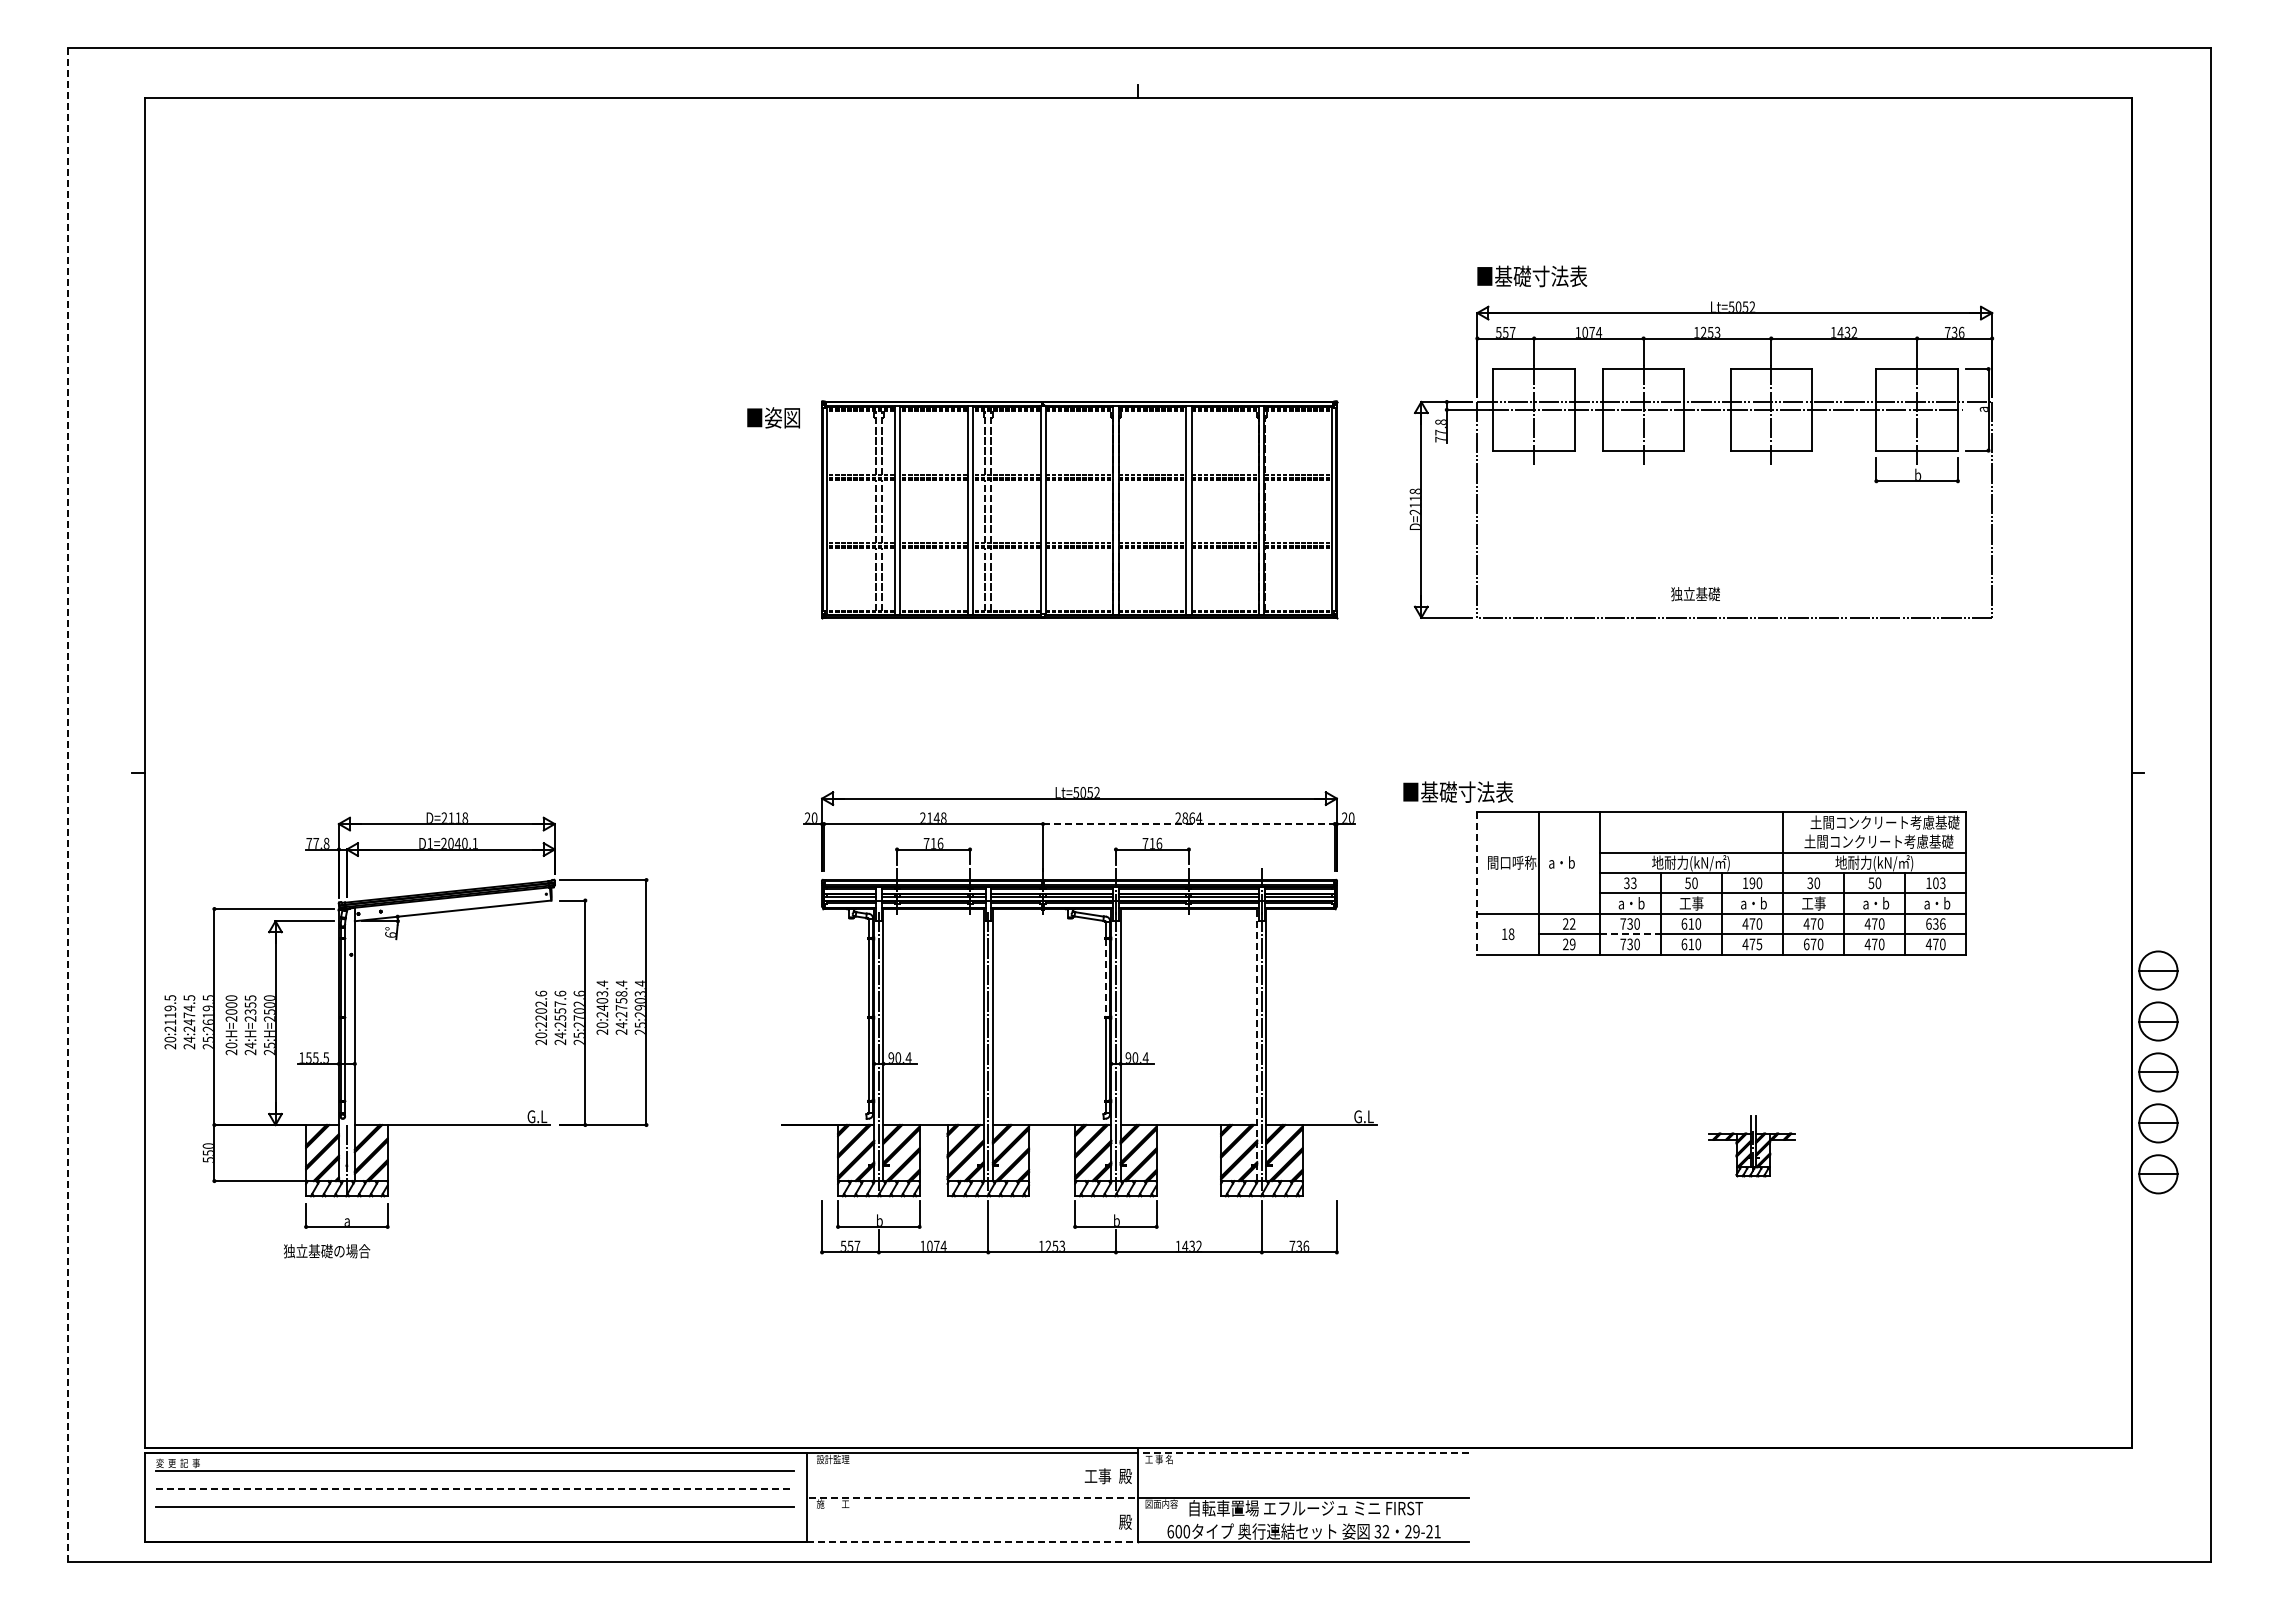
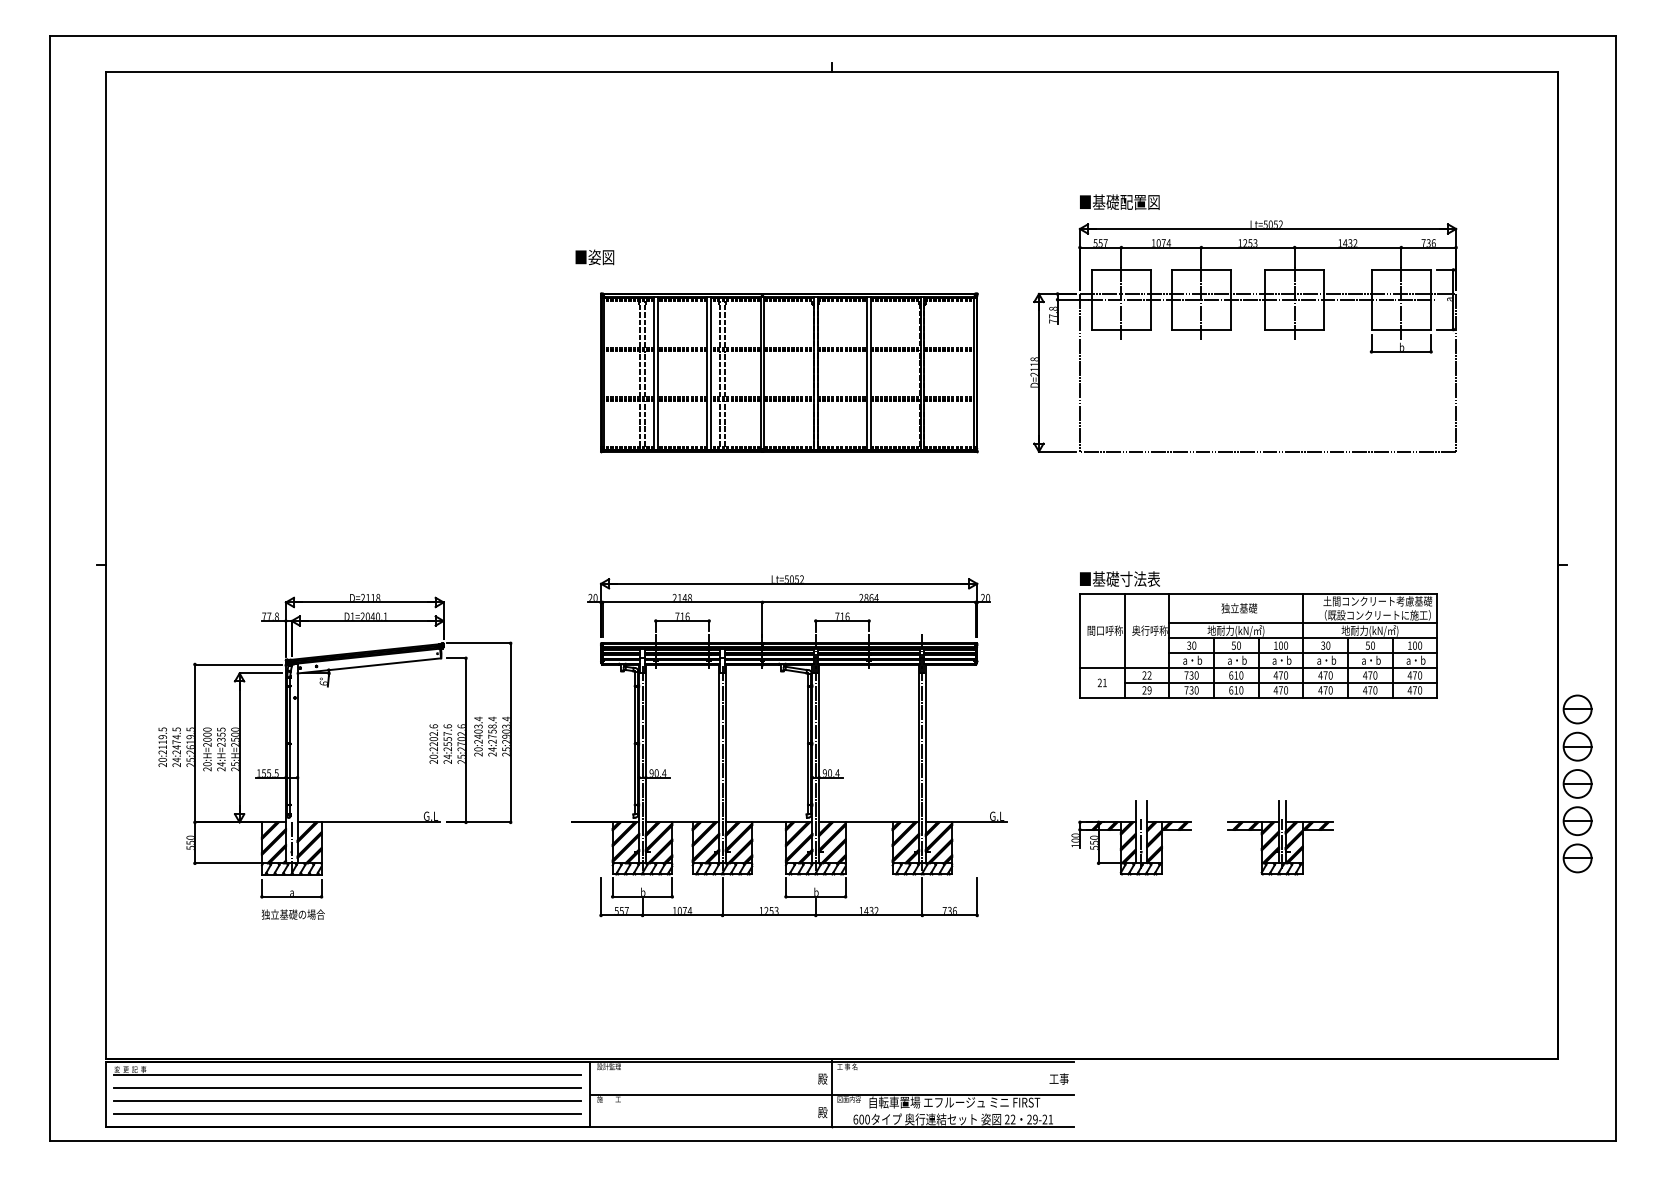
text: (1559, 276) -> (1139, 202), ■基礎寸法表 -> ■基礎配置図
text: (773, 417) -> (594, 257), moved
text: (1695, 594) -> (1239, 608), moved
text: (1458, 791) -> (1120, 578), moved
line: (68, 805) -> (50, 588), dashed -> solid
line: (1188, 824) -> (868, 602), dashed -> solid
text: (1880, 841) -> (1374, 615), 土間コンクリート考慮基礎 -> （既設コンクリートに施工）
text: (1573, 862) -> (1150, 630), a・b -> 奥行呼称
text: (1633, 882) -> (1194, 645), 33 -> 30
text: (1942, 882) -> (1419, 645), 103 -> 100
line: (1477, 883) -> (1080, 645), dashed -> solid
text: (1752, 883) -> (1280, 645), 190 -> 100
text: (1692, 903) -> (1237, 660), 工事 -> a・b
text: (1814, 903) -> (1326, 660), 工事 -> a・b
text: (1935, 923) -> (1414, 675), 636 -> 470
text: (1507, 934) -> (1101, 683), 18 -> 21
line: (1630, 934) -> (1191, 683), dashed -> solid
text: (1759, 944) -> (1286, 690), 475 -> 470
text: (1806, 944) -> (1320, 690), 670 -> 470
line: (1105, 978) -> (808, 715), dashed -> solid
part: (355, 1020) -> (298, 745), moved
line: (1257, 1044) -> (919, 763), dashed -> solid
part: (1547, 1146) -> (1131, 838), added
part: (1751, 1146) -> (1280, 838), size x1.67
text: (327, 1251) -> (293, 914), moved
line: (1303, 1453) -> (952, 1062), dashed -> solid
text: (1097, 1476) -> (1058, 1079), moved
line: (475, 1488) -> (347, 1088), dashed -> solid
line: (973, 1497) -> (711, 1094), dashed -> solid
line: (474, 1524) -> (347, 1114), added
text: (1377, 1531) -> (1006, 1119), 32 -> 22
line: (972, 1542) -> (710, 1127), dashed -> solid

